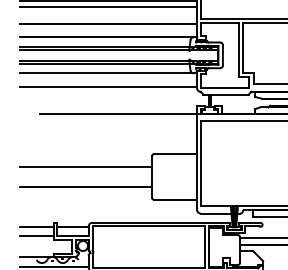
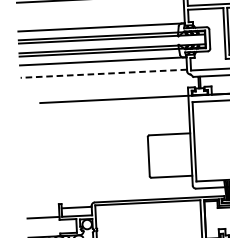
line: (108, 24) -> (100, 15), removed
line: (108, 86) -> (103, 73), solid -> dashed
line: (85, 166) -> (85, 149), removed
line: (85, 187) -> (86, 169), removed
line: (36, 227) -> (42, 209), removed

